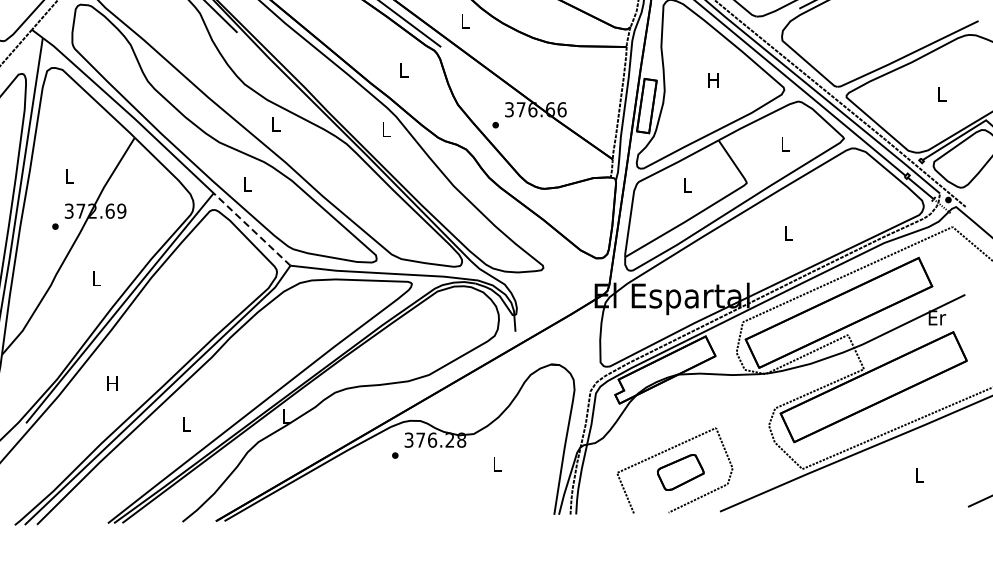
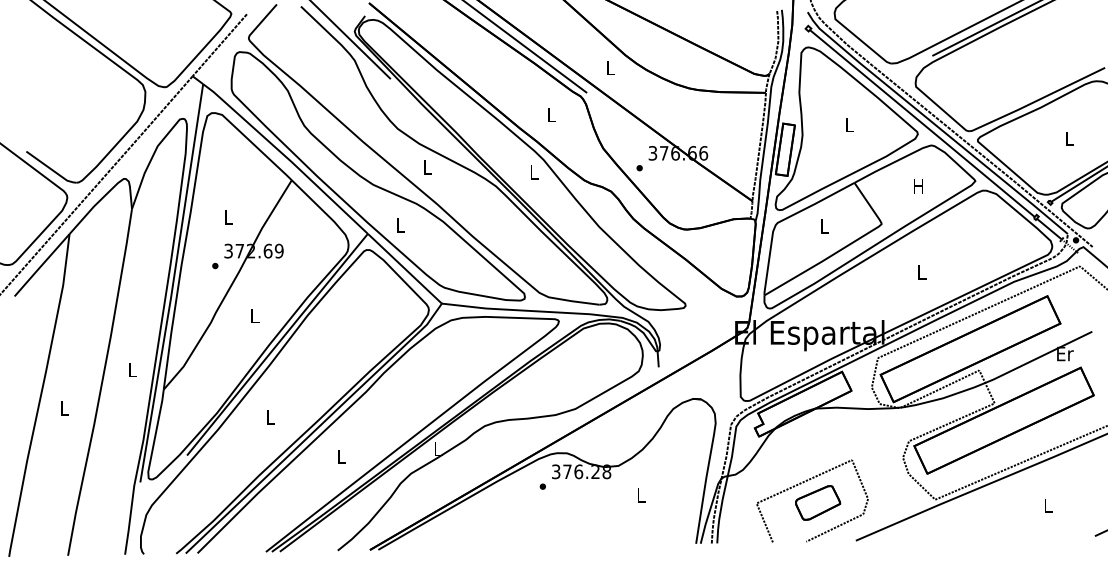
text: (713, 79) -> (849, 124), H -> L
text: (784, 144) -> (918, 186), L -> H
line: (251, 229) -> (404, 268), dashed -> solid
text: (111, 383) -> (269, 417), H -> L

